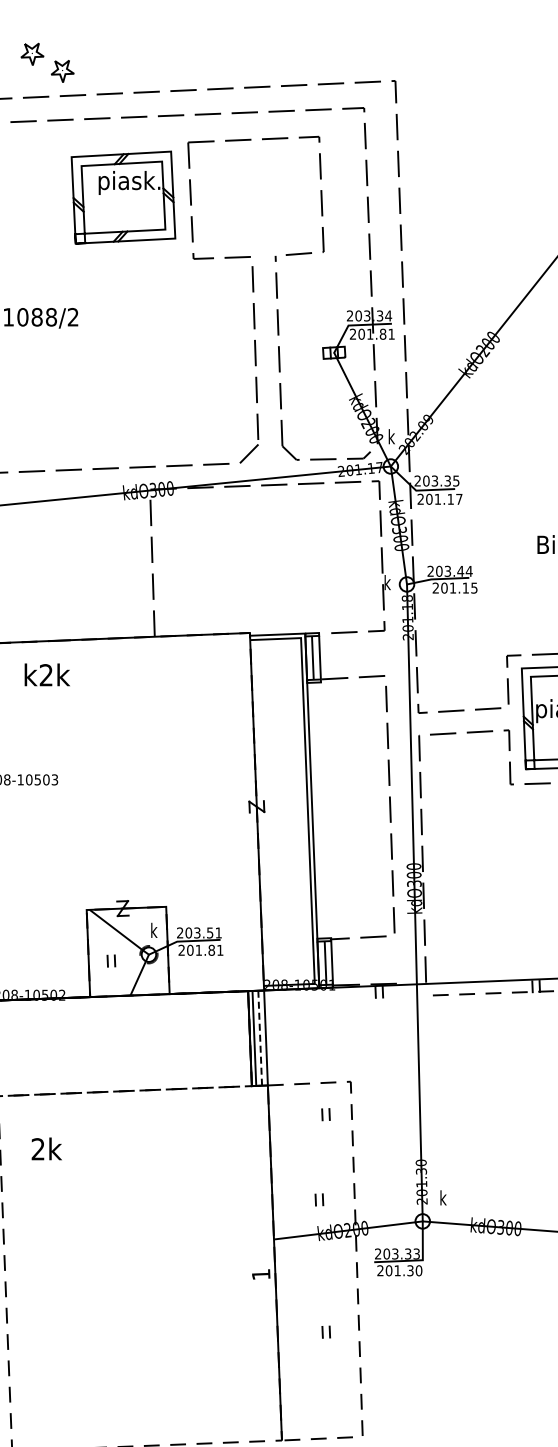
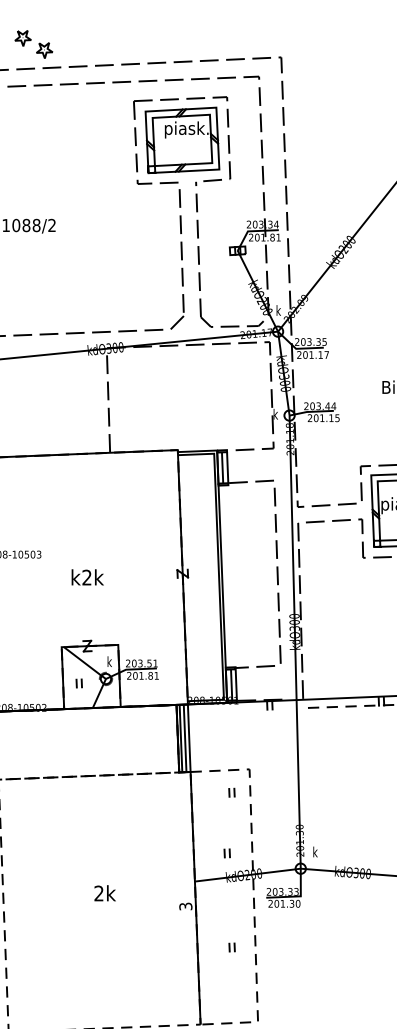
part: (123, 197) -> (182, 140), moved
text: (46, 674) -> (87, 577), moved
line: (260, 1038) -> (185, 738), dashed -> solid
text: (46, 1148) -> (104, 892), moved
text: (260, 1274) -> (185, 906), 1 -> 3

